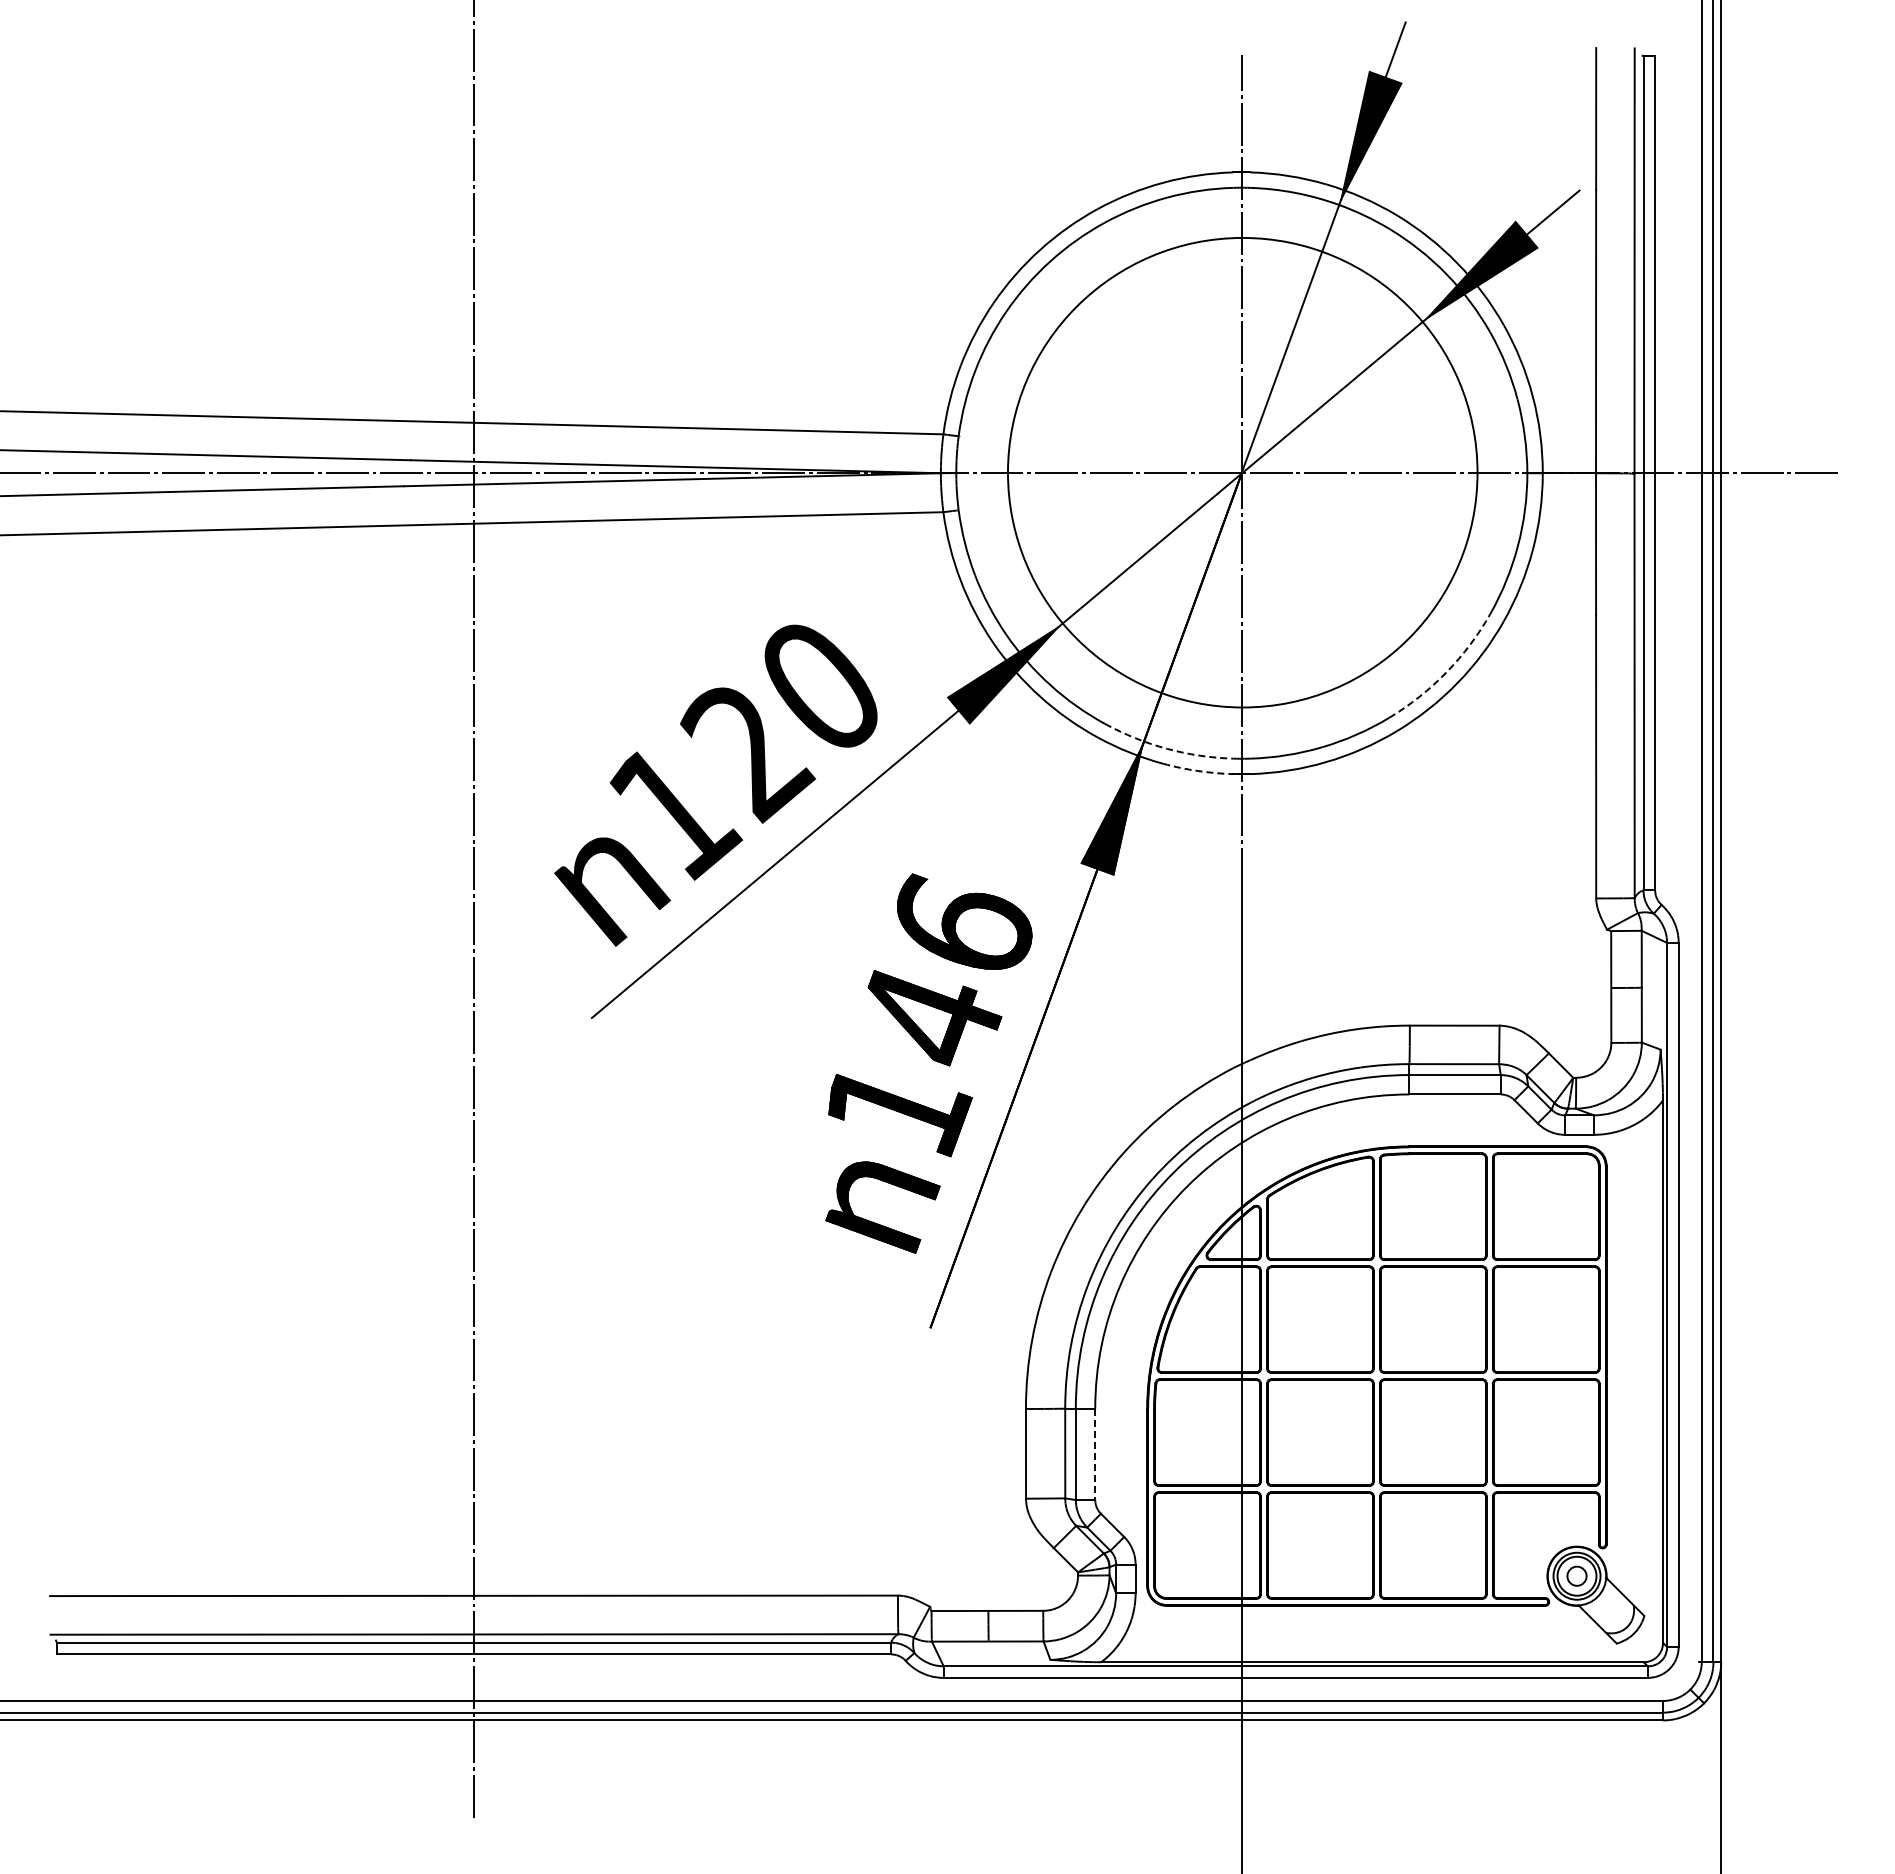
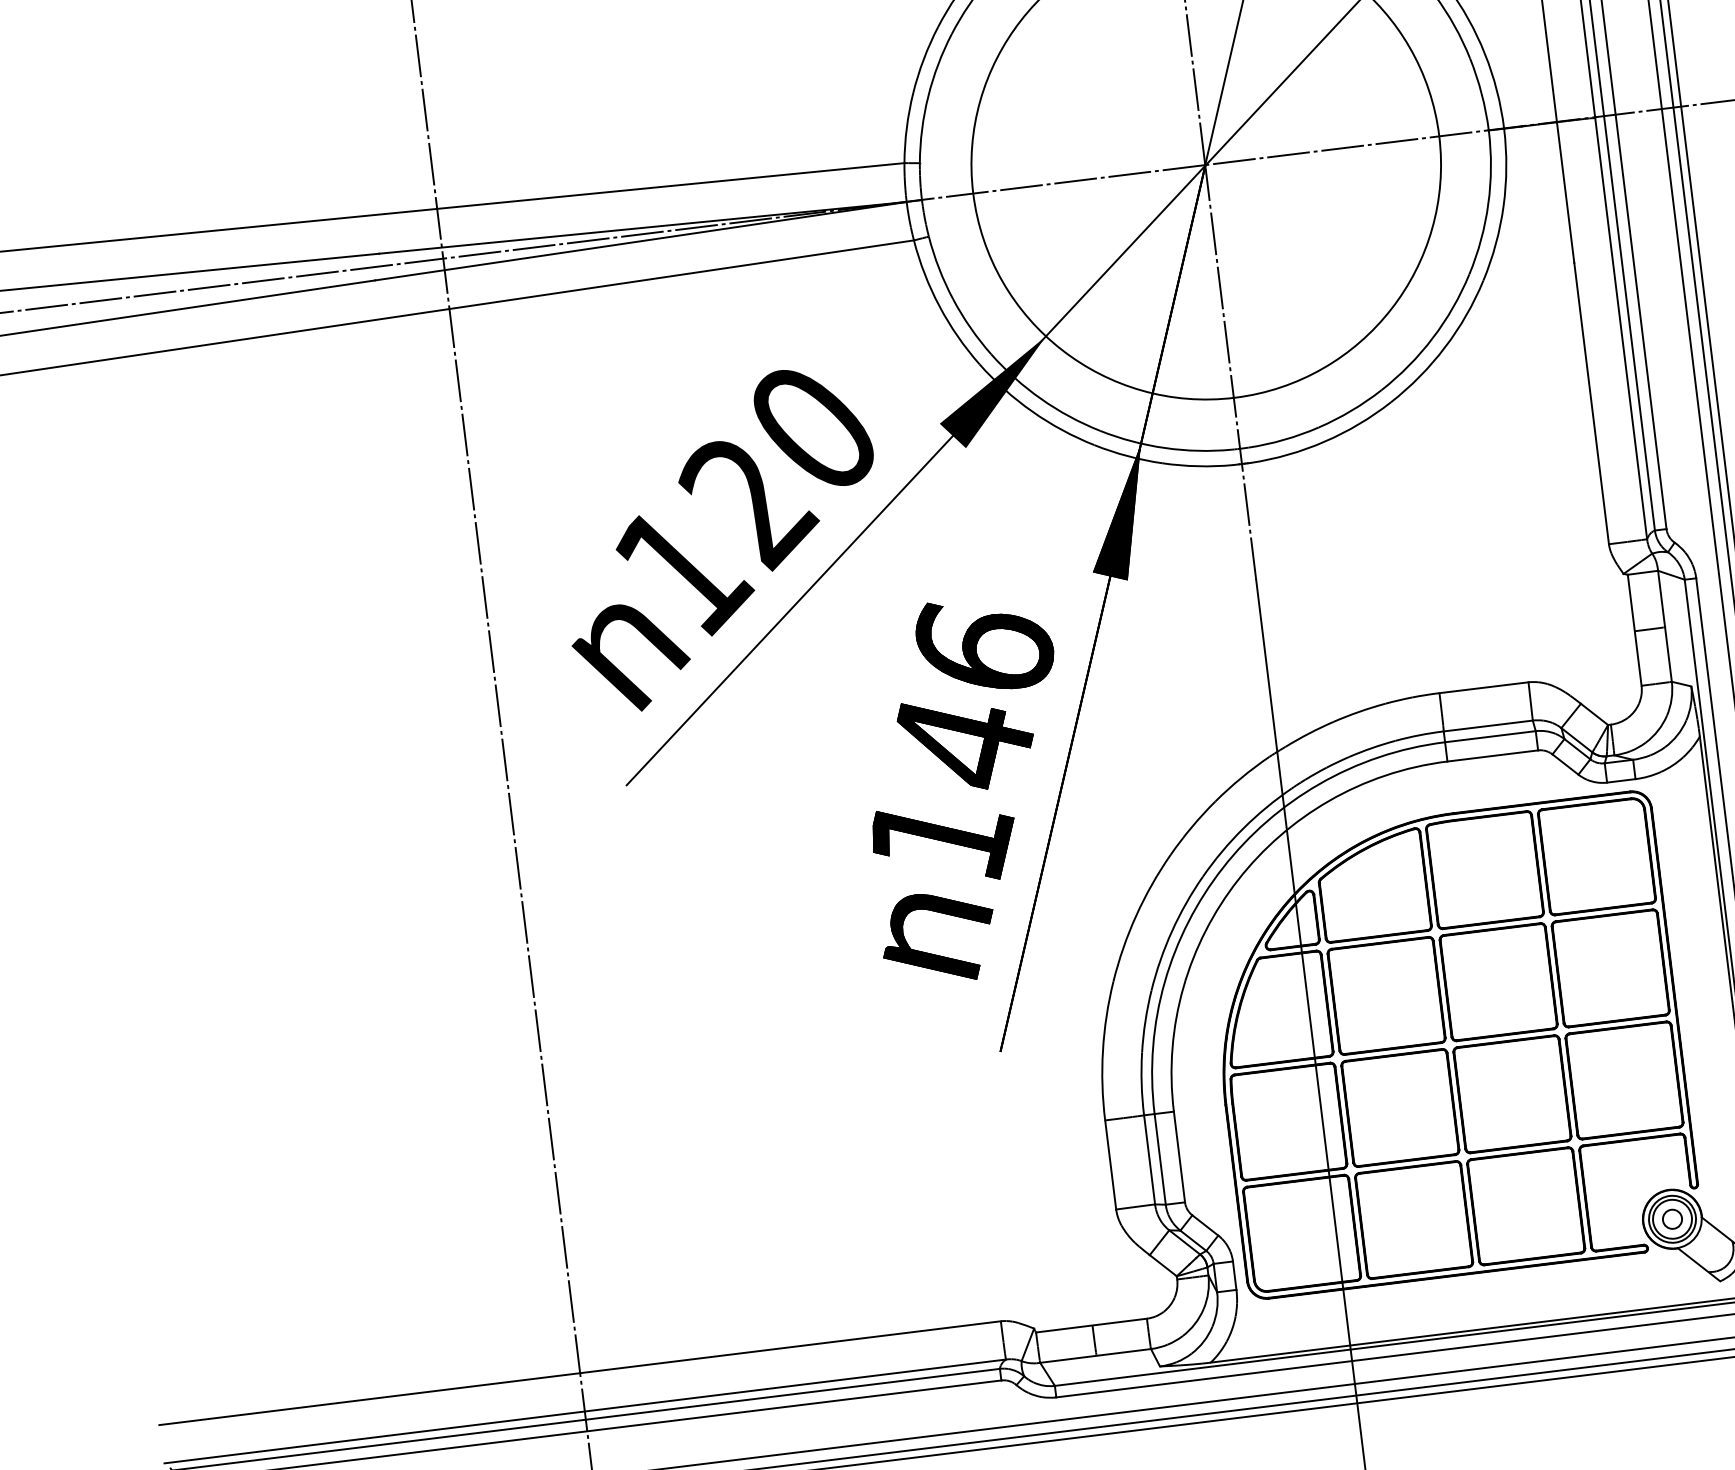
arc: (1446, 672) -> (1432, 338), dashed -> solid
arc: (1167, 748) -> (1165, 447), dashed -> solid
arc: (1197, 771) -> (1197, 466), dashed -> solid
line: (1095, 1454) -> (1179, 1157), dashed -> solid

